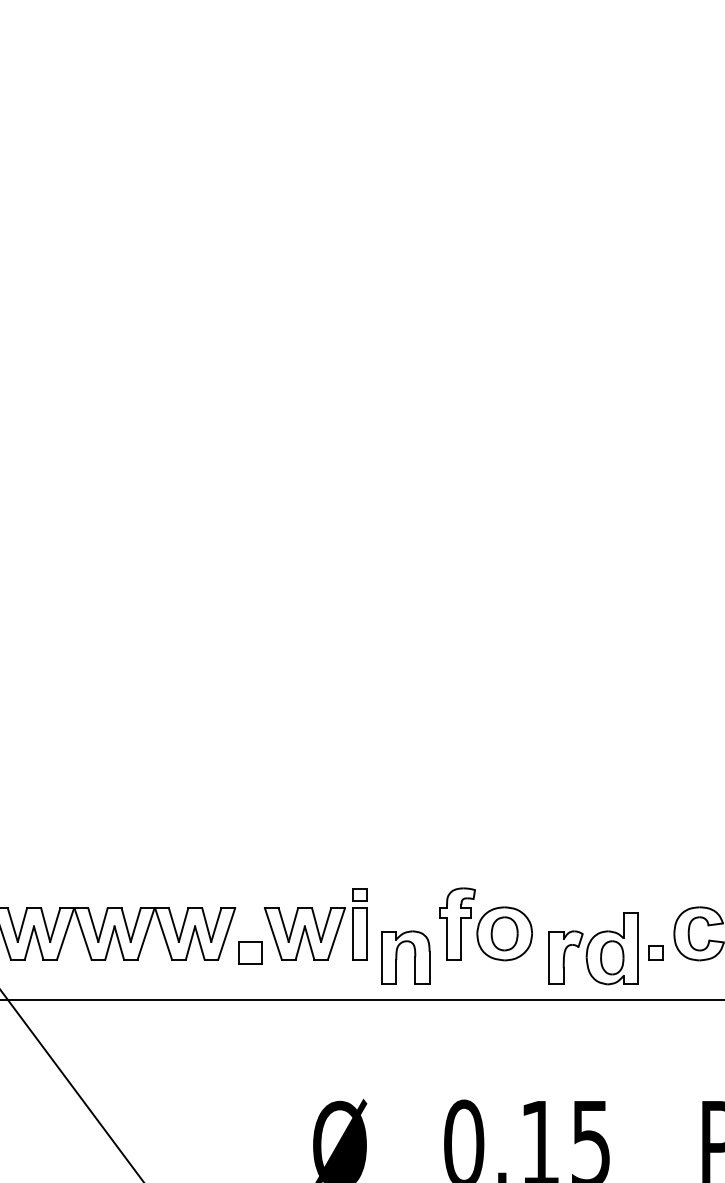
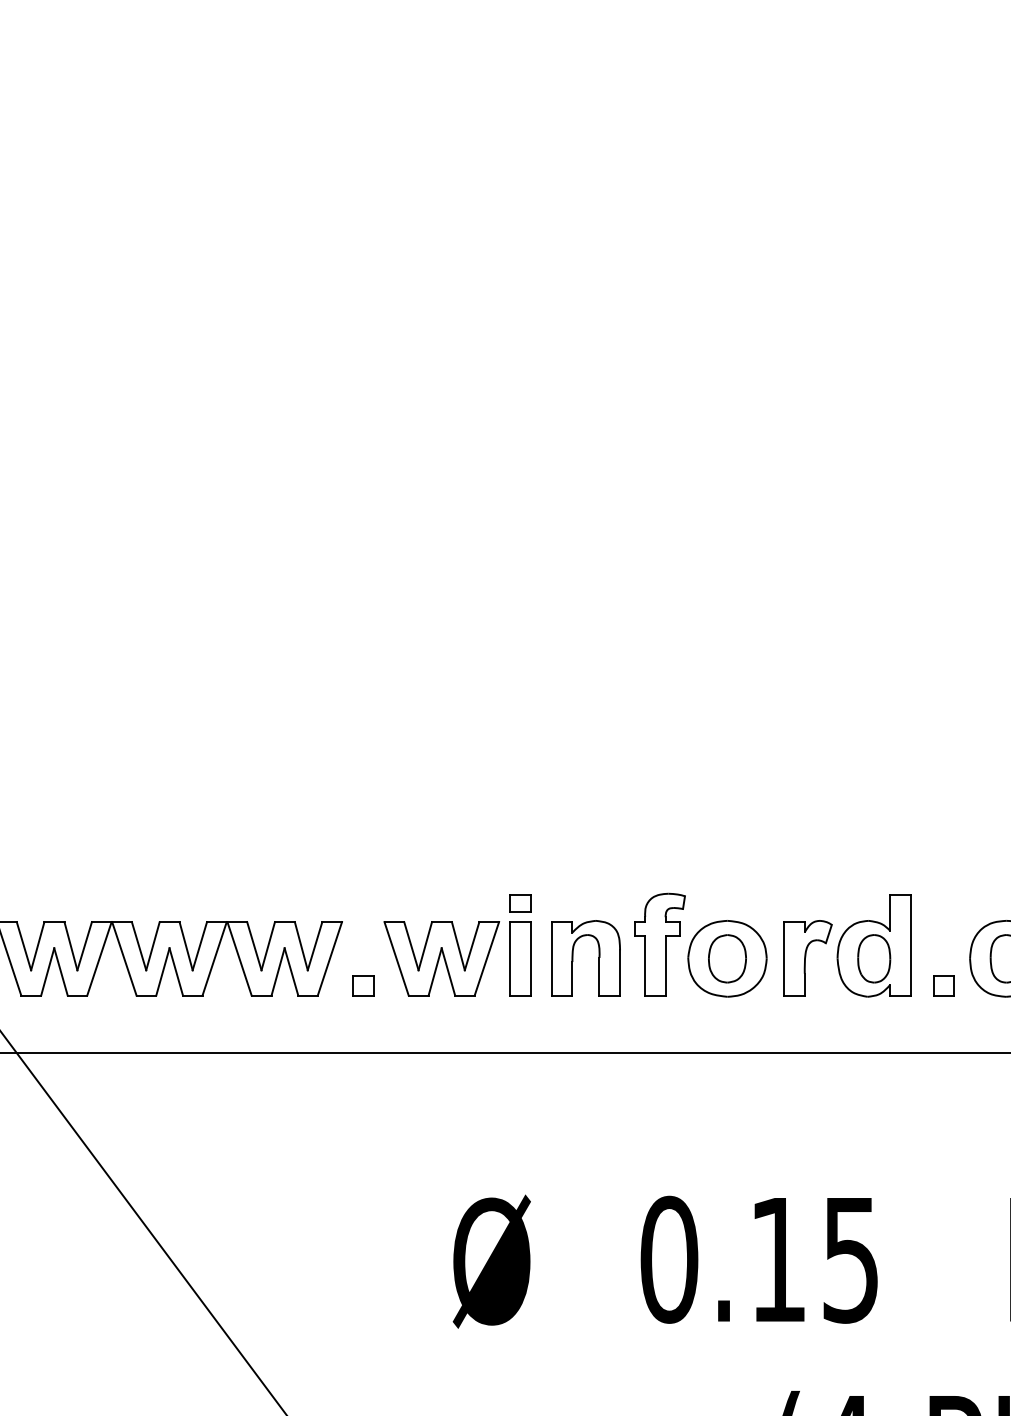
part: (593, 948) -> (847, 945), moved
part: (249, 952) -> (362, 985), size x0.62
part: (397, 957) -> (574, 958), moved

